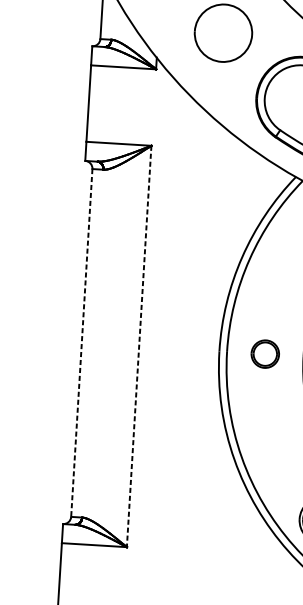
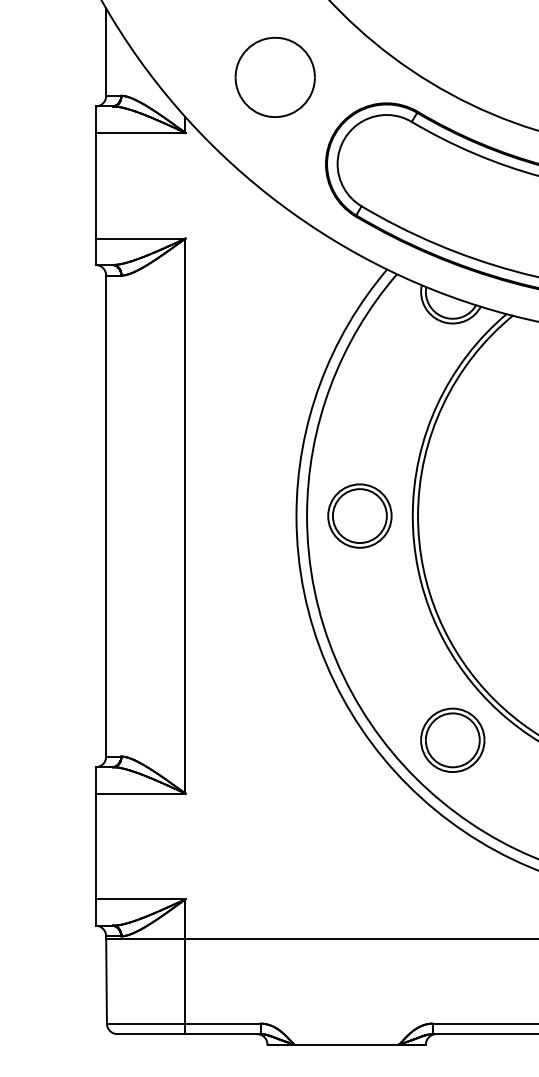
line: (82, 343) -> (106, 516), dashed -> solid
line: (139, 346) -> (185, 516), dashed -> solid
part: (265, 353) -> (359, 515), size x1.67

